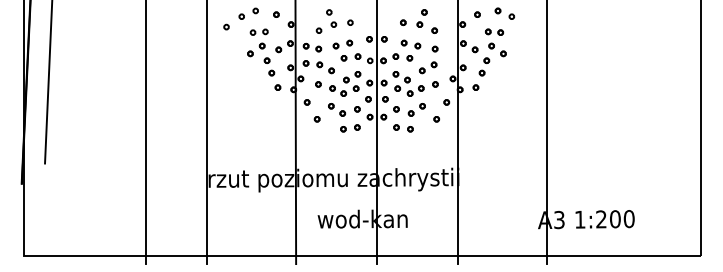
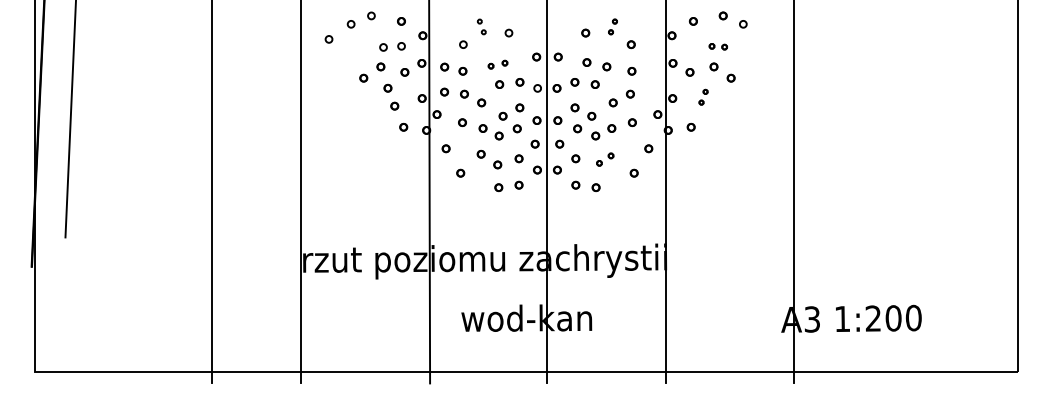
part: (331, 18) -> (481, 26), size x0.6
part: (421, 18) -> (612, 26), size x0.6
part: (258, 31) -> (391, 45), moved
part: (494, 31) -> (718, 45), size x0.7
part: (342, 44) -> (497, 64), size x0.7
part: (484, 66) -> (703, 96), size x0.6
part: (416, 109) -> (604, 159), size x0.7

